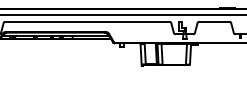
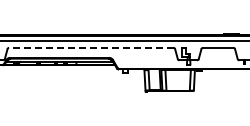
line: (86, 21) -> (90, 47), solid -> dashed

